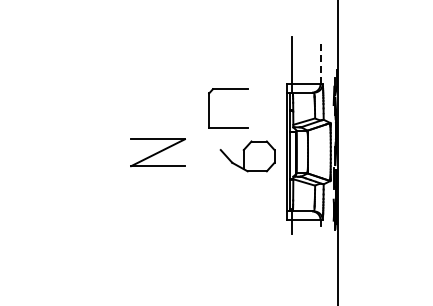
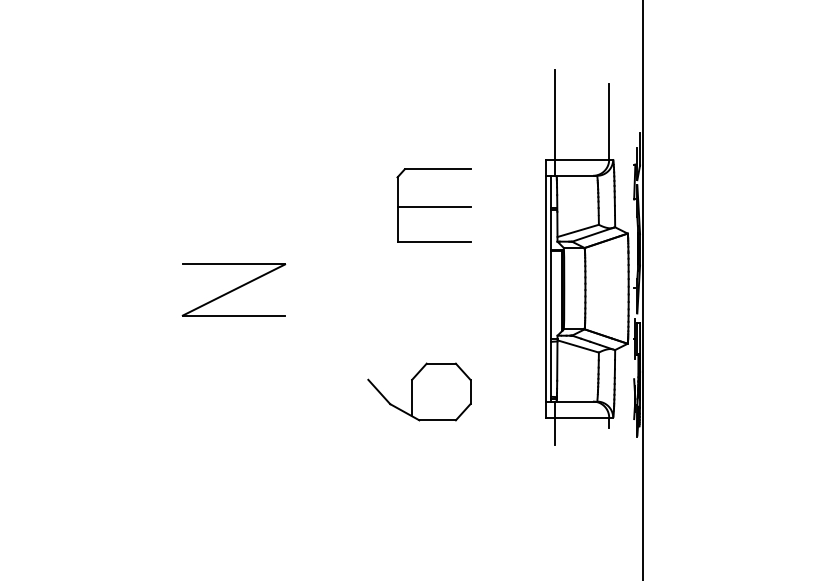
line: (320, 64) -> (609, 122), dashed -> solid
line: (228, 109) -> (434, 207), added
part: (157, 152) -> (232, 289), moved
part: (247, 156) -> (419, 392), moved

